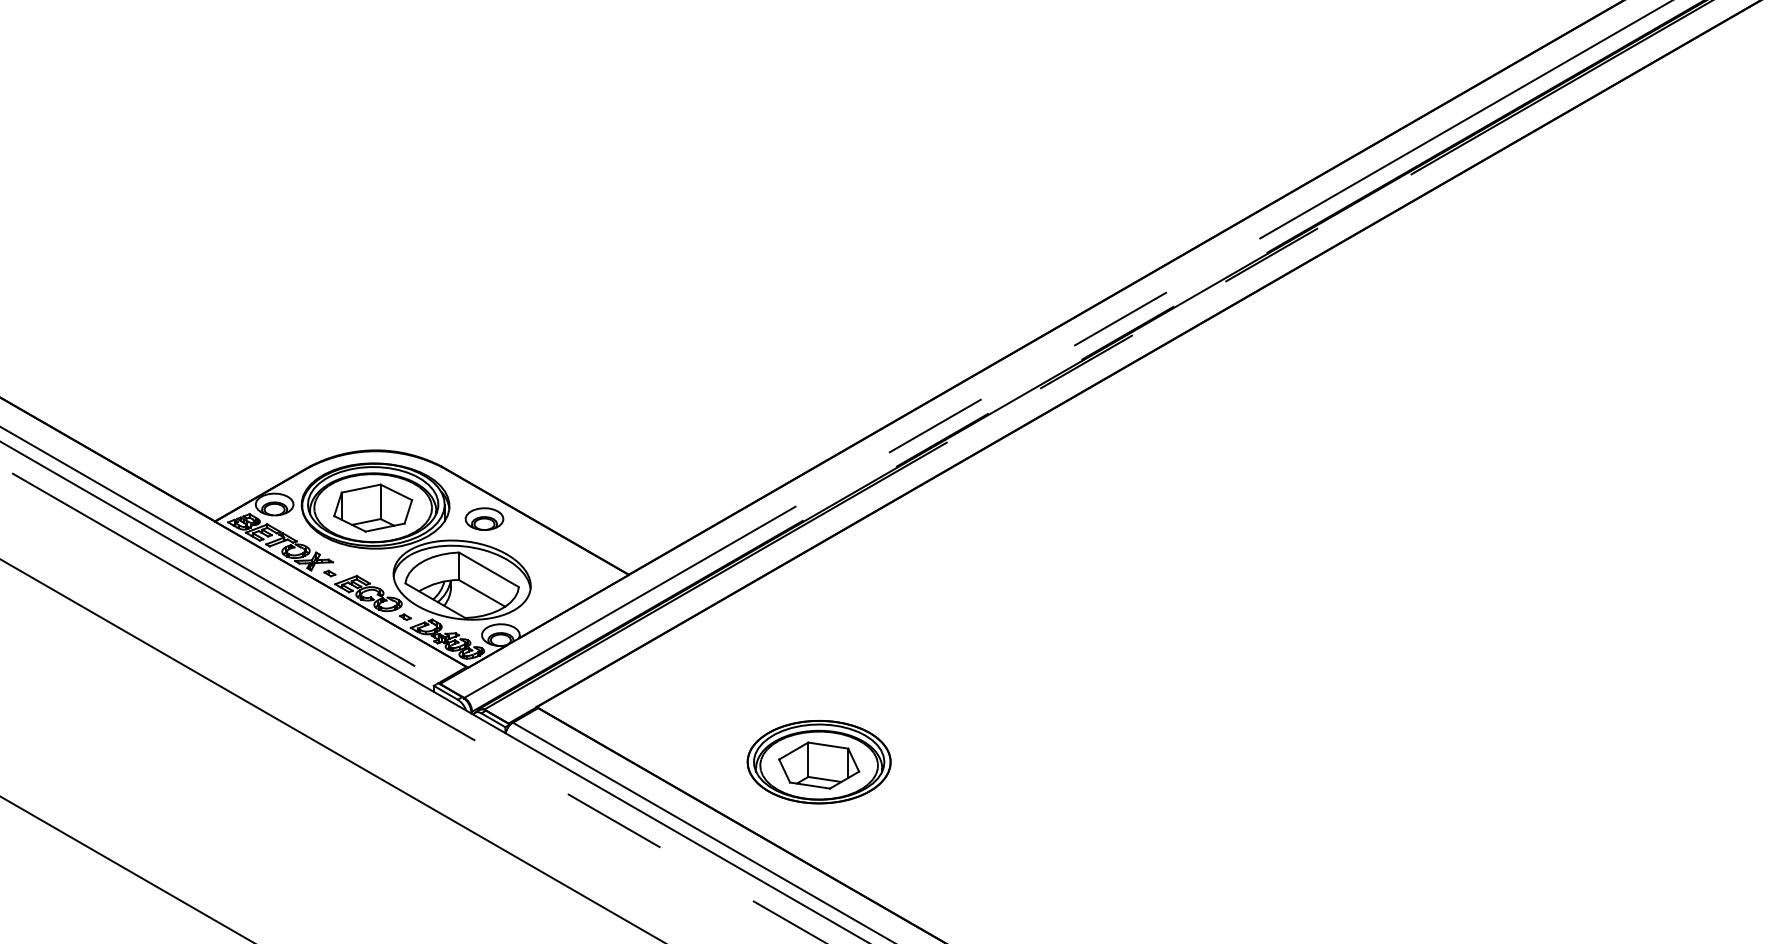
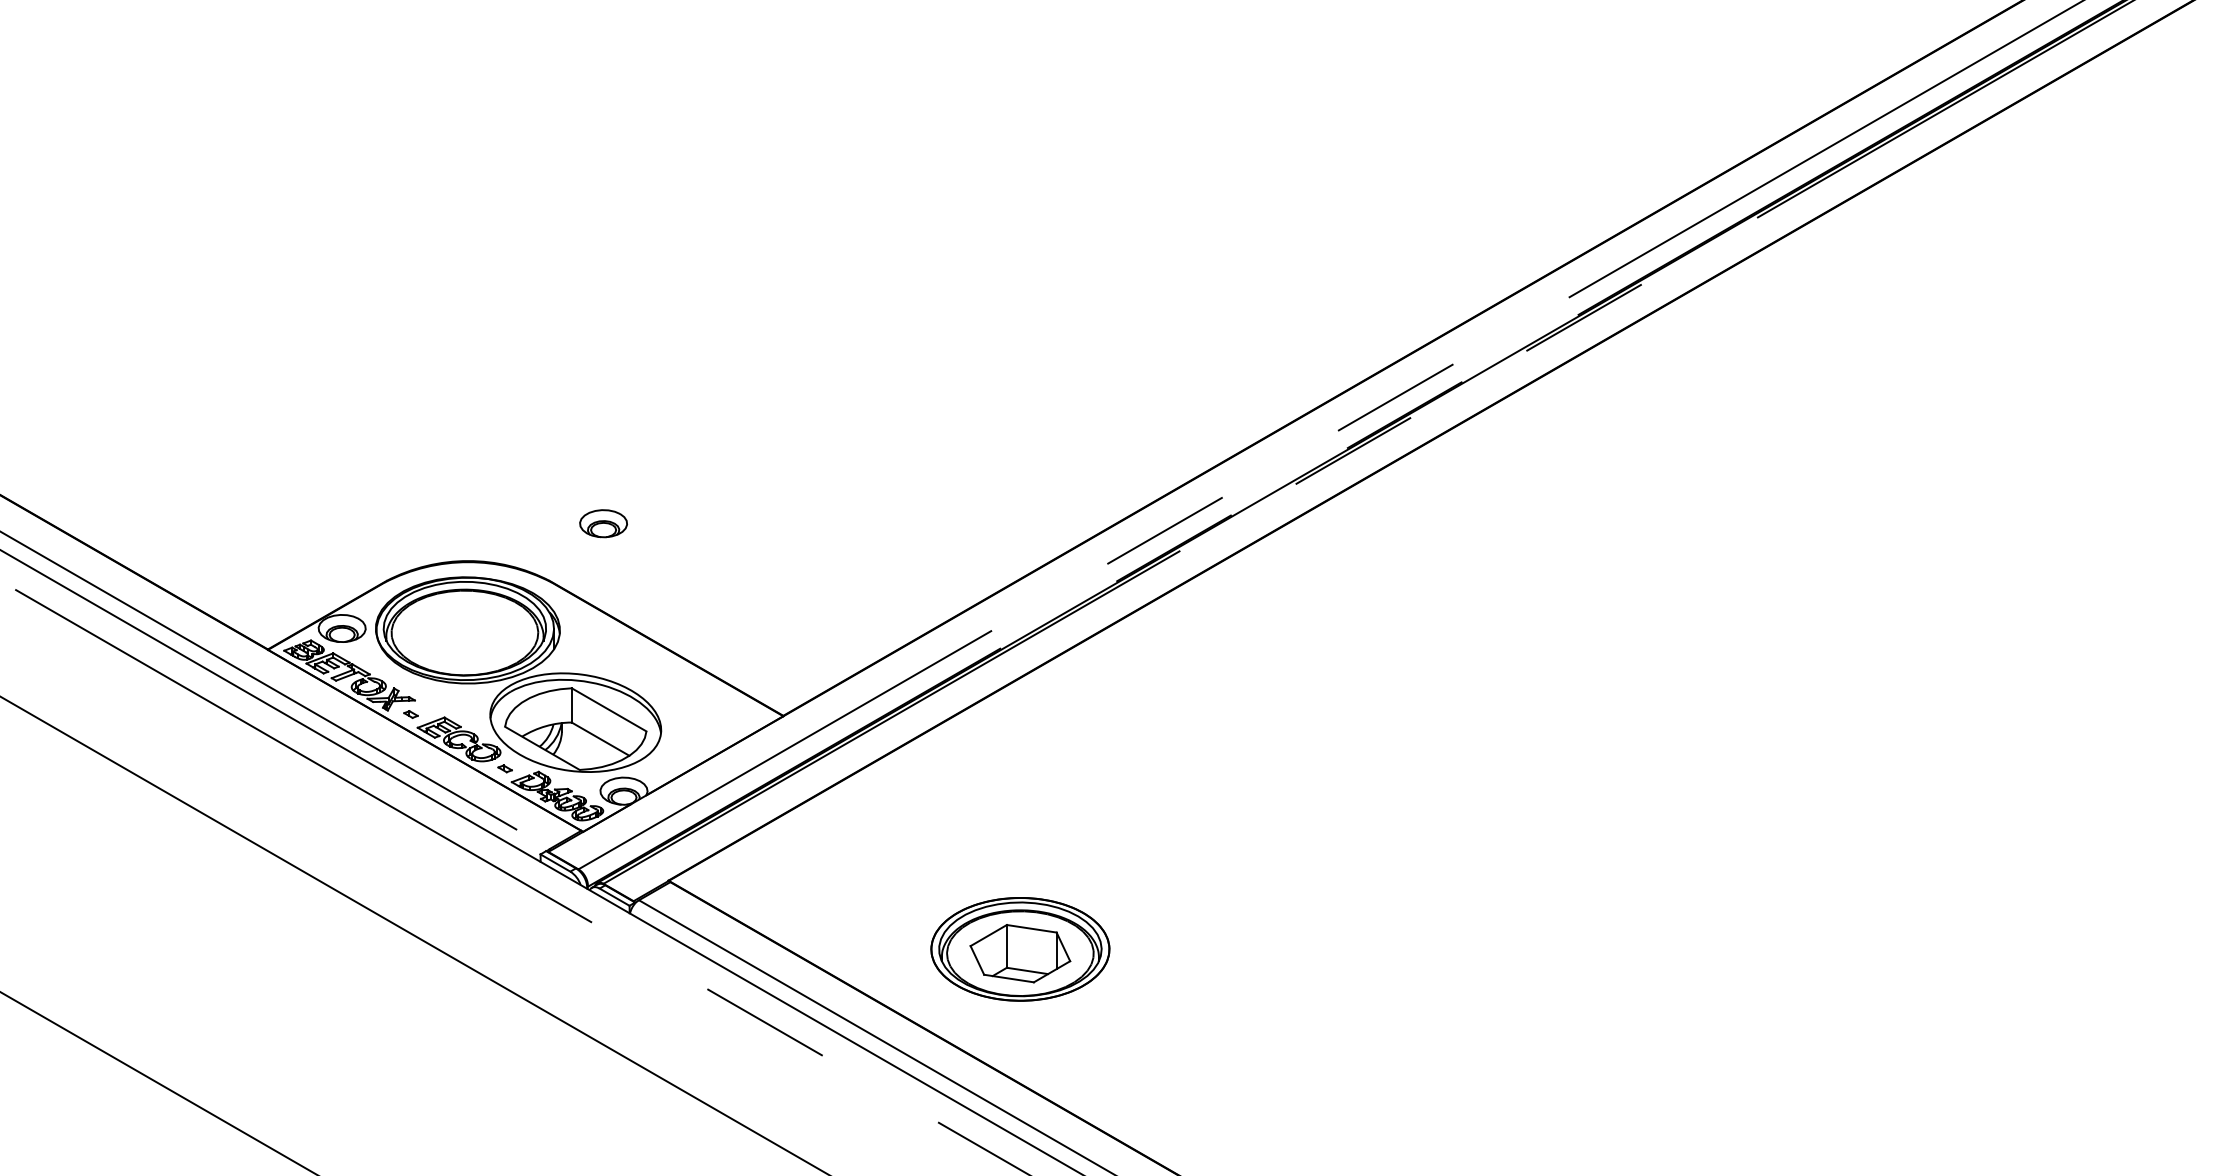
part: (372, 507) -> (464, 632), removed
part: (484, 518) -> (603, 523), moved

